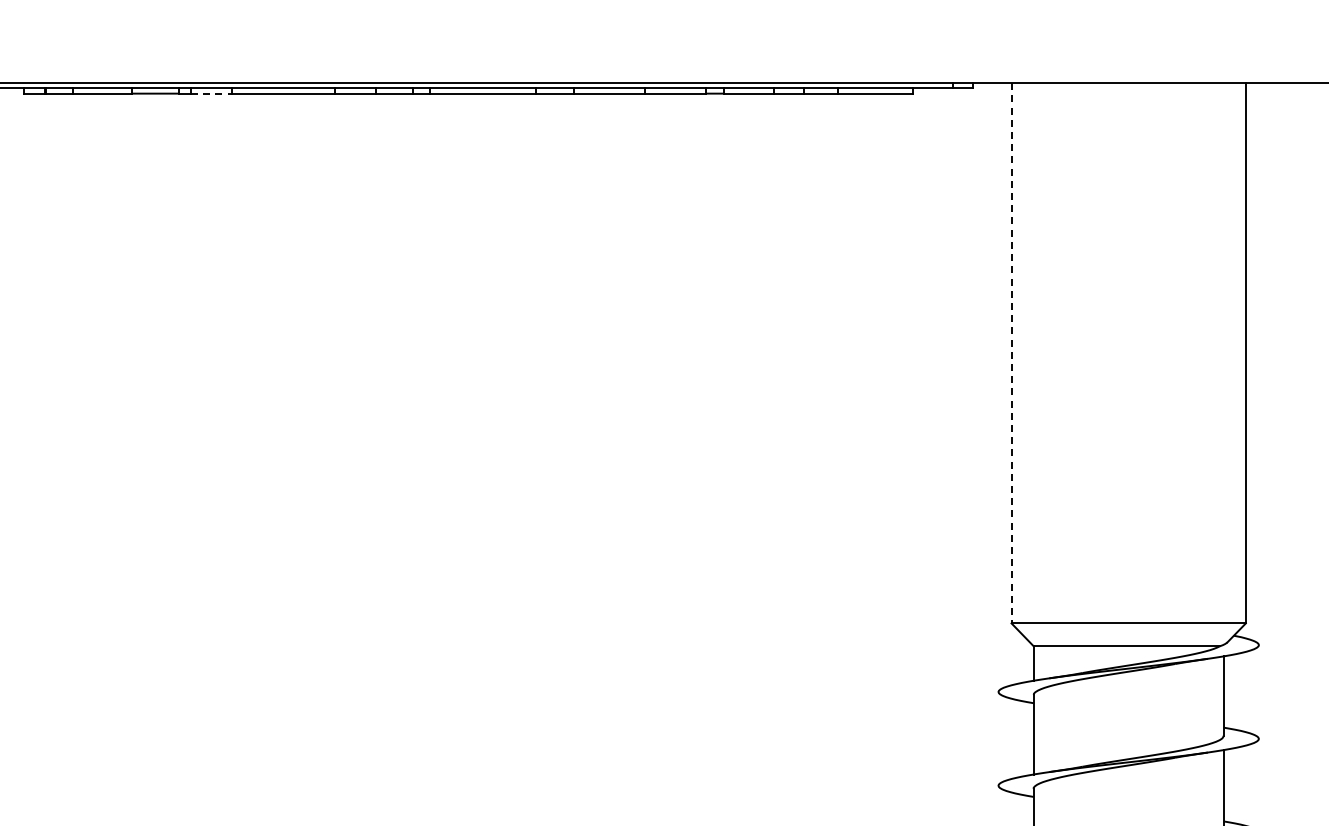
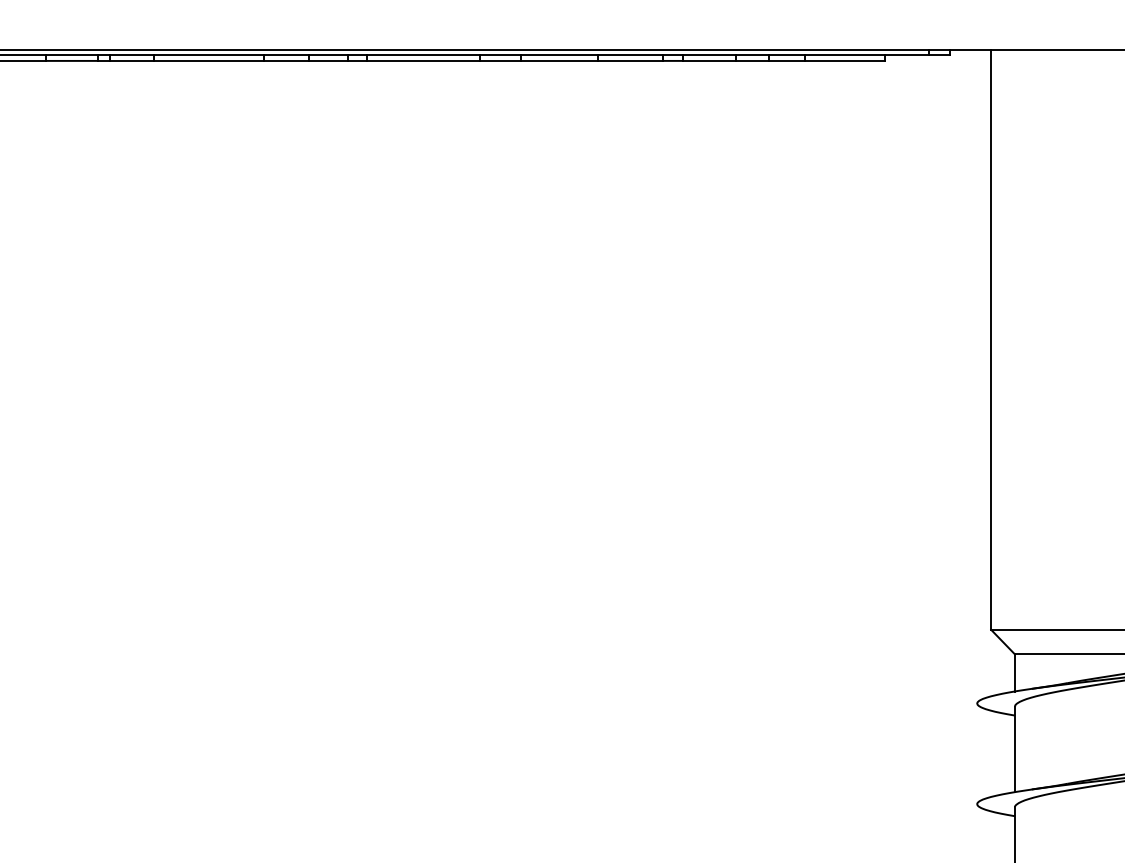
line: (212, 93) -> (133, 60), dashed -> solid
line: (1011, 353) -> (991, 340), dashed -> solid

